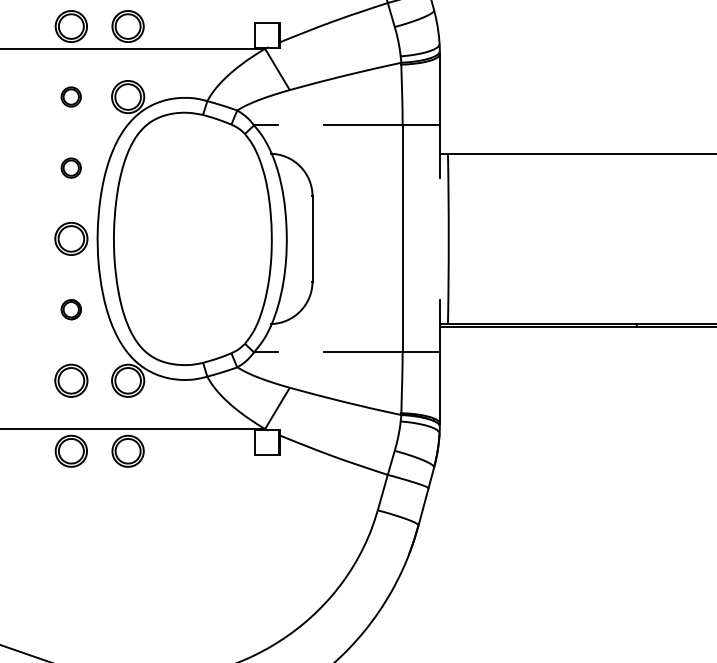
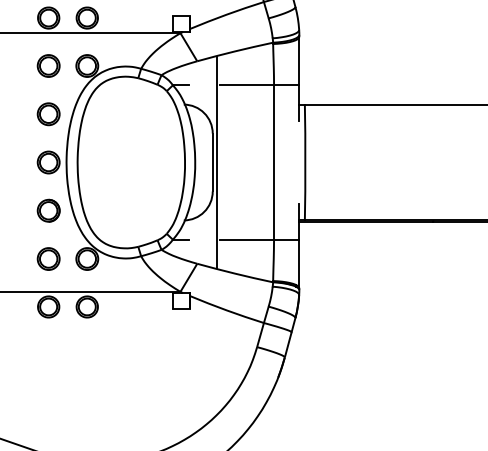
part: (71, 96) -> (48, 65), size x1.67
part: (71, 168) -> (48, 114), size x1.67
line: (318, 238) -> (216, 162), added
part: (71, 309) -> (48, 210), size x1.67

